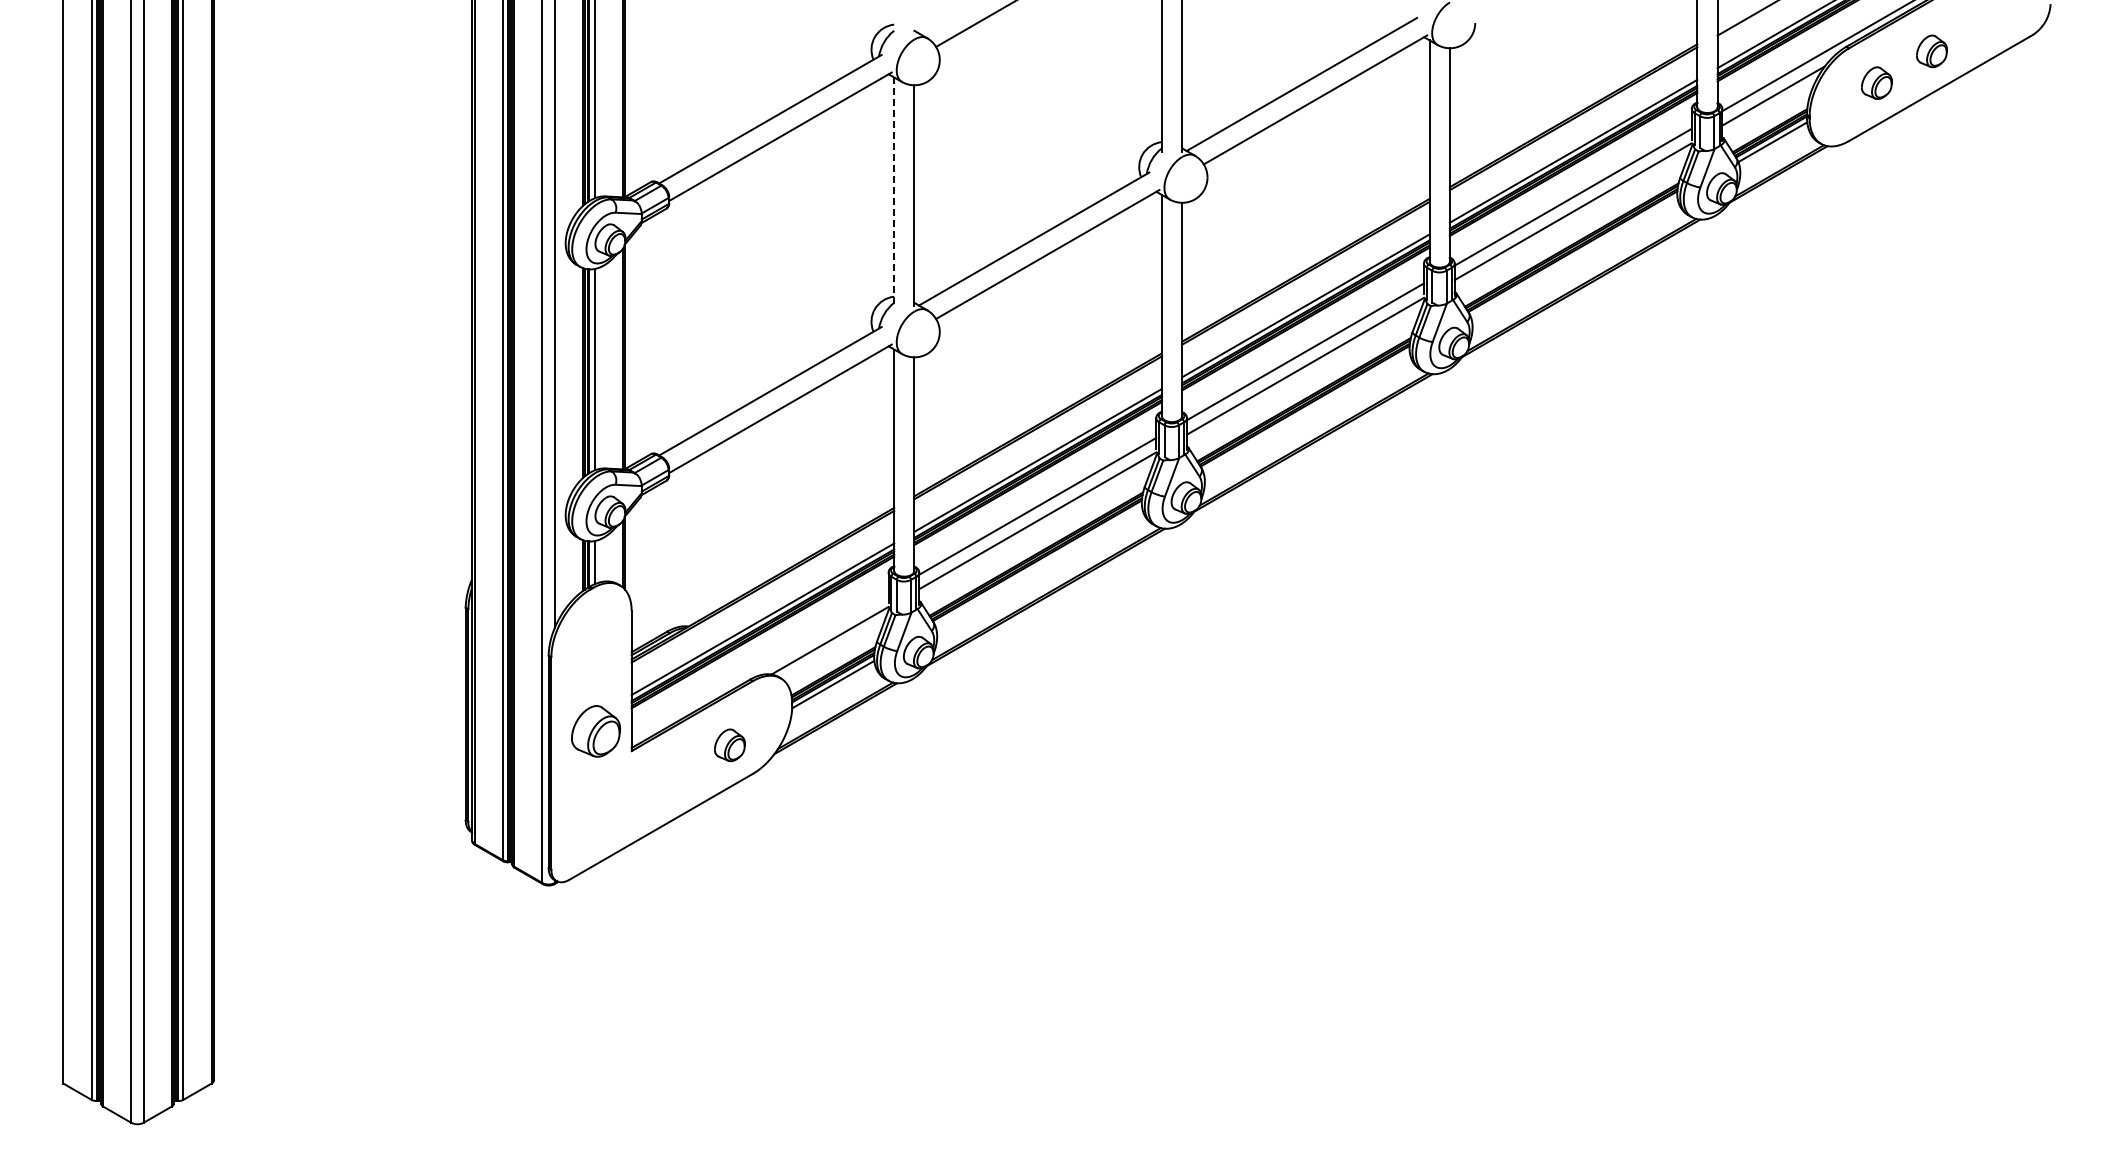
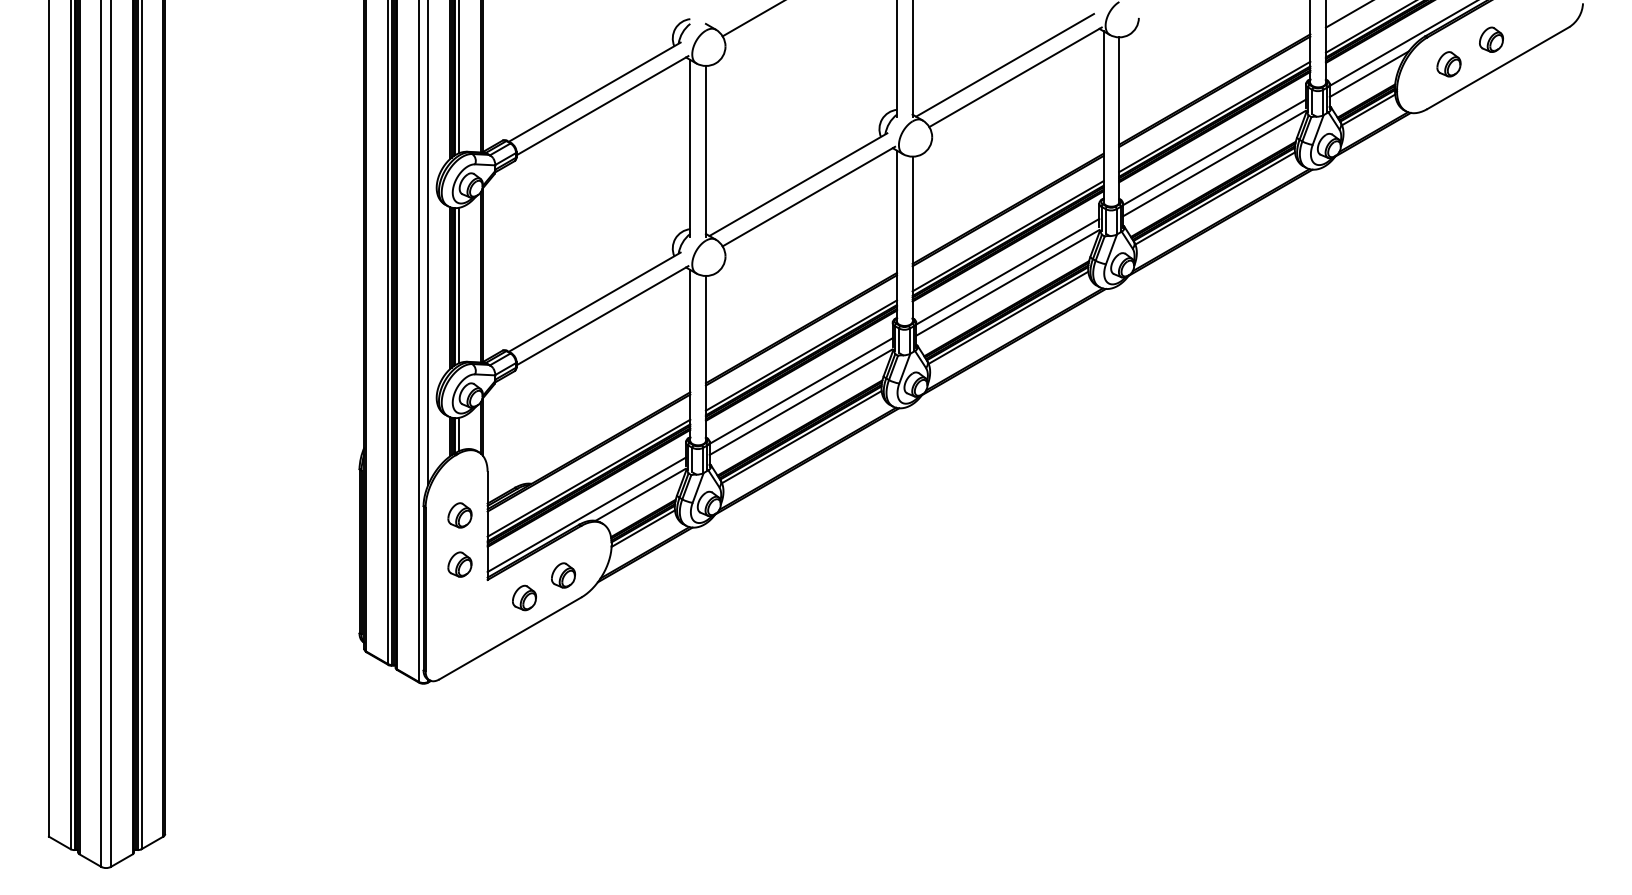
line: (894, 192) -> (690, 148), dashed -> solid
line: (1573, 256) -> (1214, 198), added
line: (1305, 411) -> (1007, 317), added
line: (1038, 565) -> (801, 436), added
line: (759, 666) -> (586, 514), added
part: (595, 667) -> (459, 515), added
part: (595, 730) -> (459, 564), size x0.62
part: (679, 774) -> (524, 598), added

